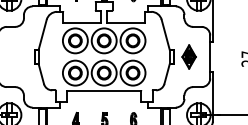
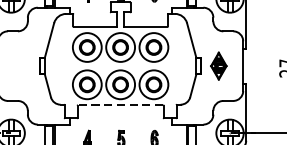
line: (104, 90) -> (120, 104), solid -> dashed

